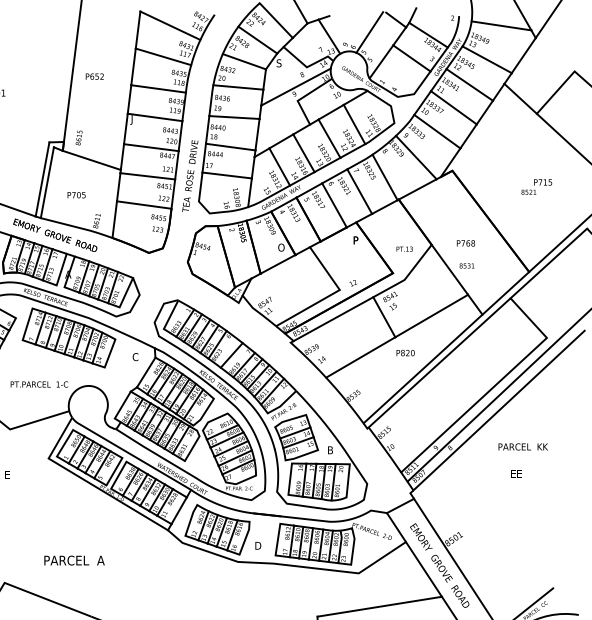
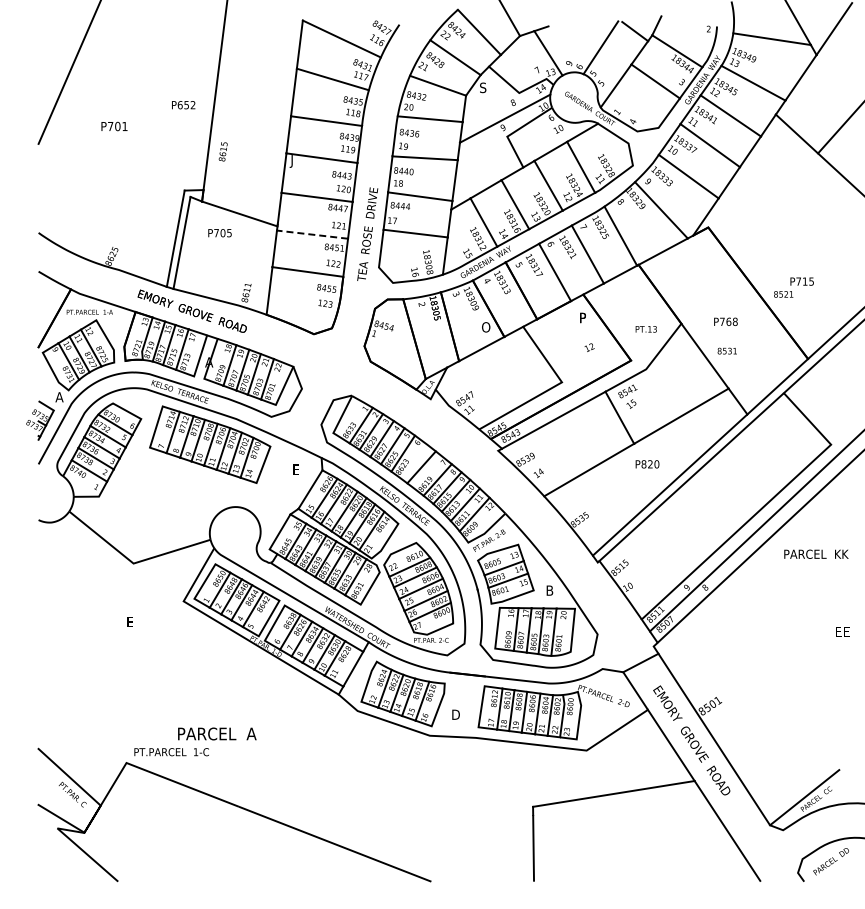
text: (94, 76) -> (183, 105), moved
text: (78, 137) -> (222, 151), moved
line: (147, 176) -> (312, 234), solid -> dashed
text: (536, 186) -> (793, 287), moved
text: (76, 195) -> (219, 233), moved
text: (353, 283) -> (589, 347), moved
text: (135, 357) -> (296, 469), C -> E
text: (39, 384) -> (171, 752), moved
text: (523, 446) -> (816, 553), moved
text: (516, 473) -> (842, 631), moved

